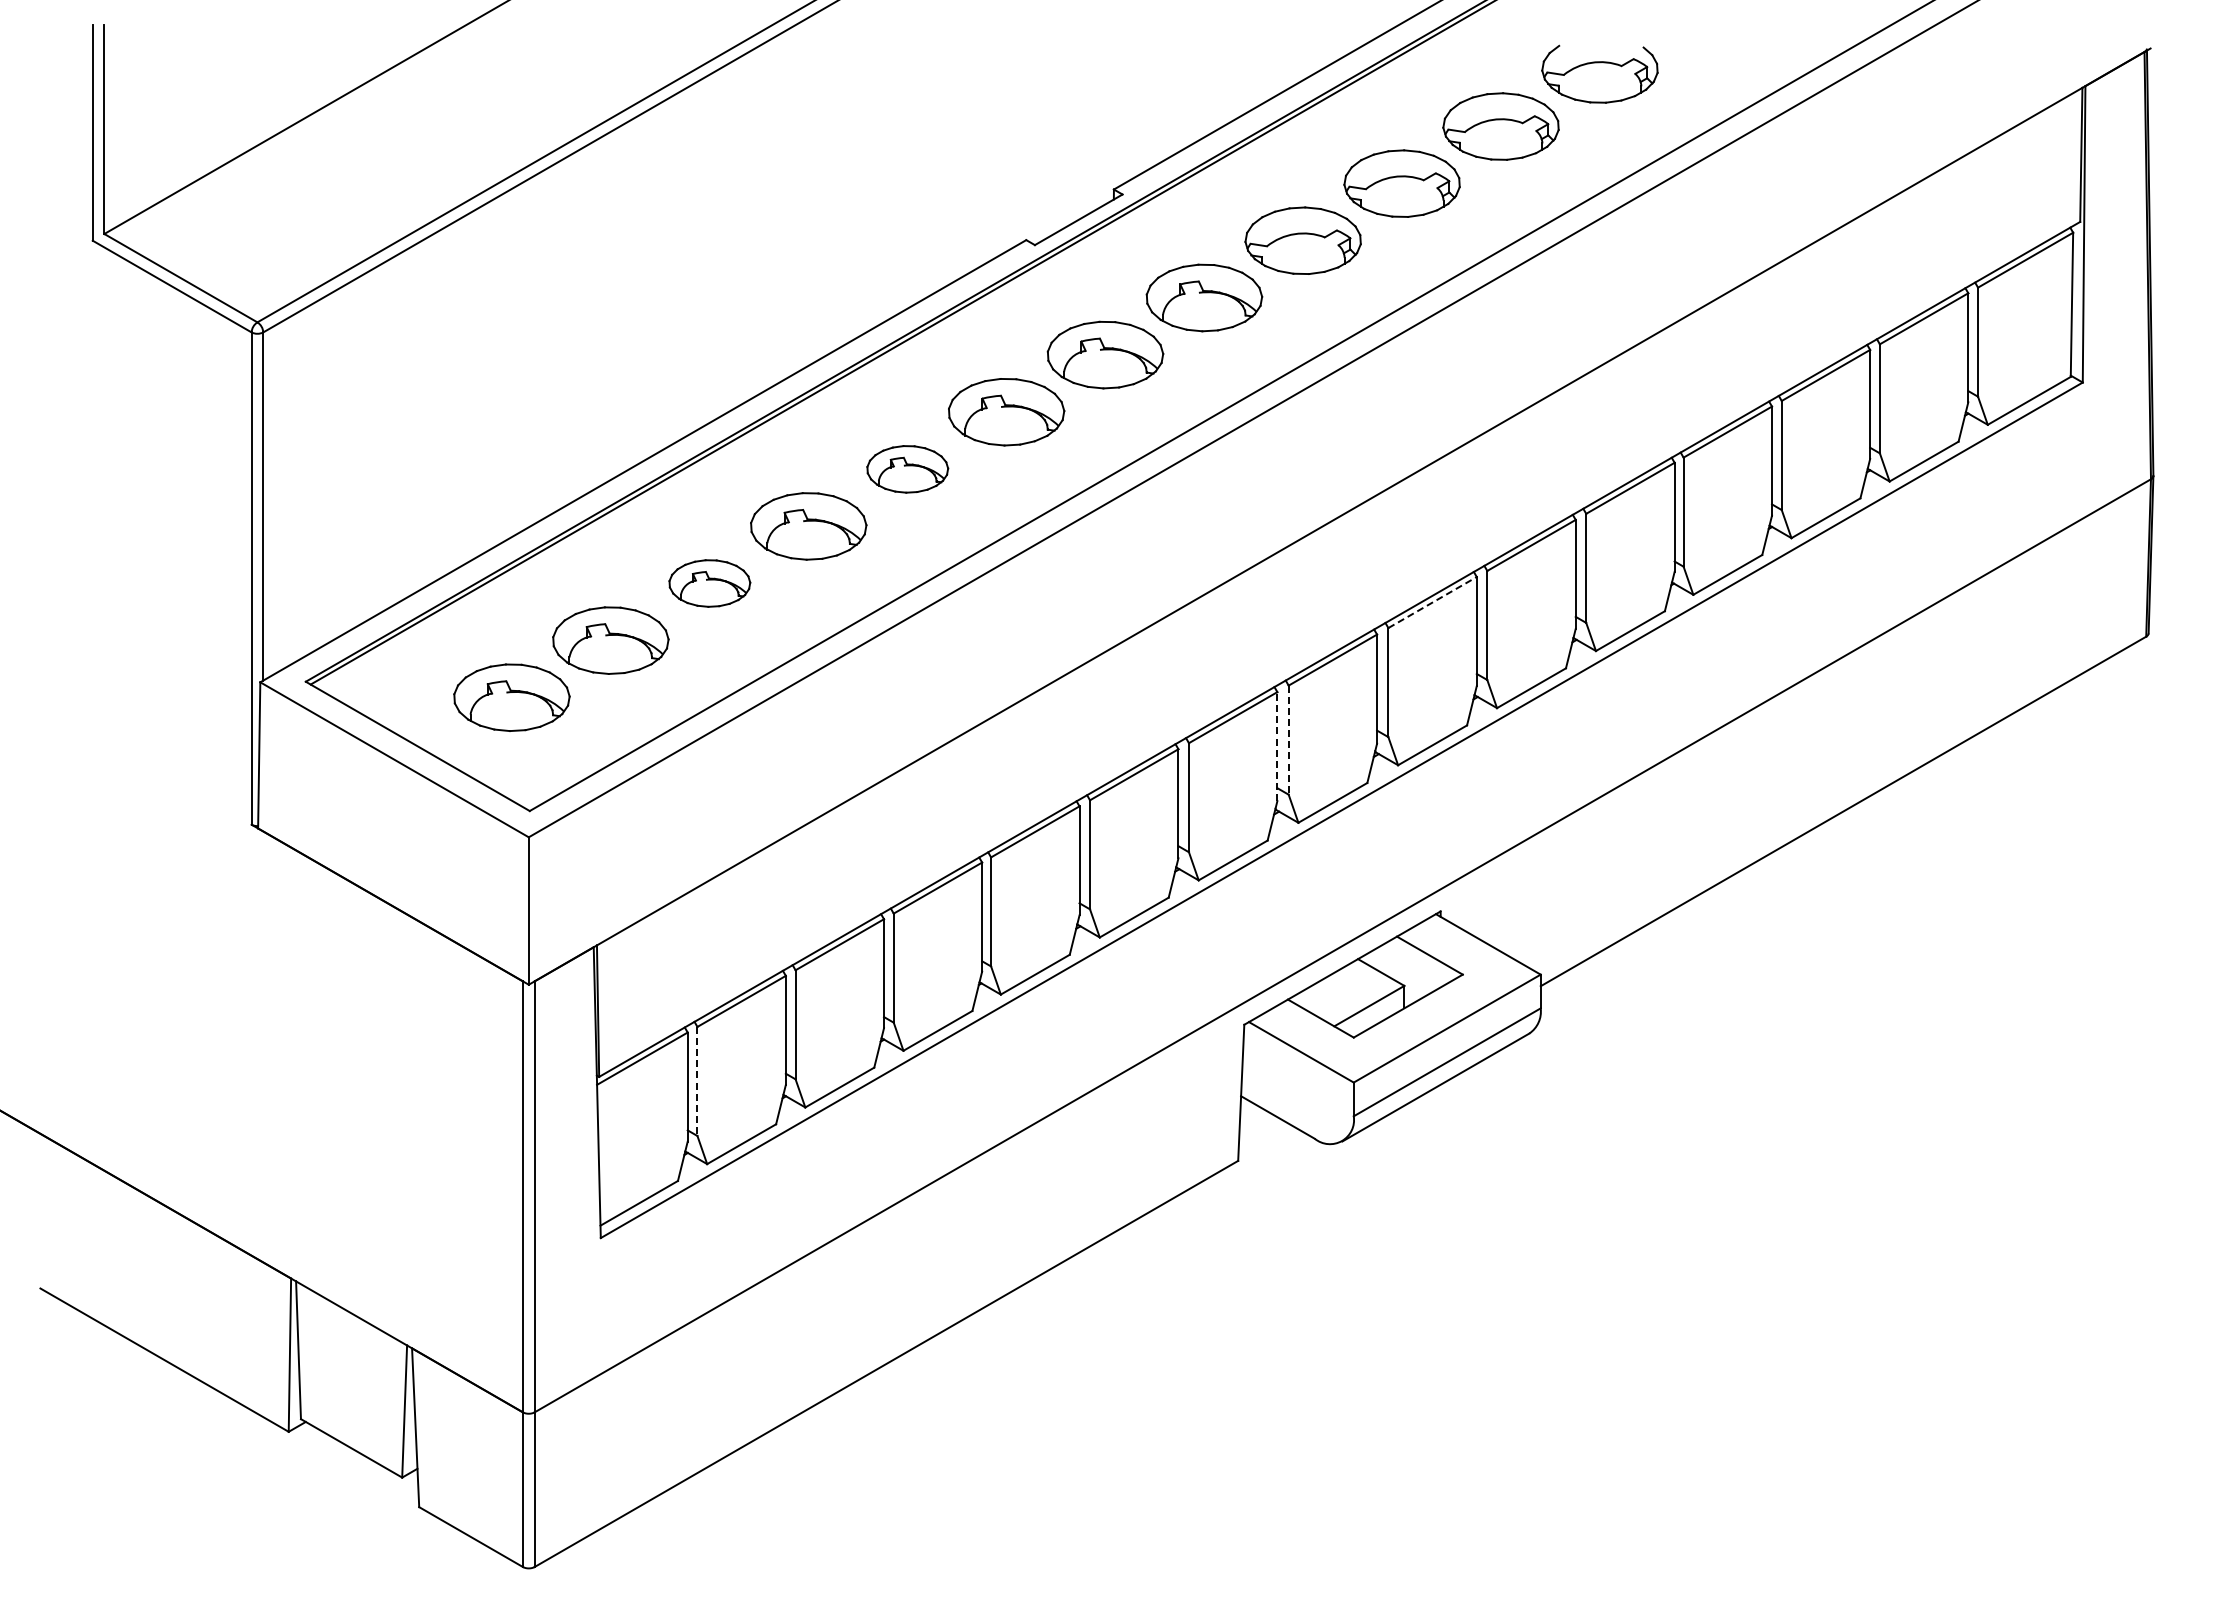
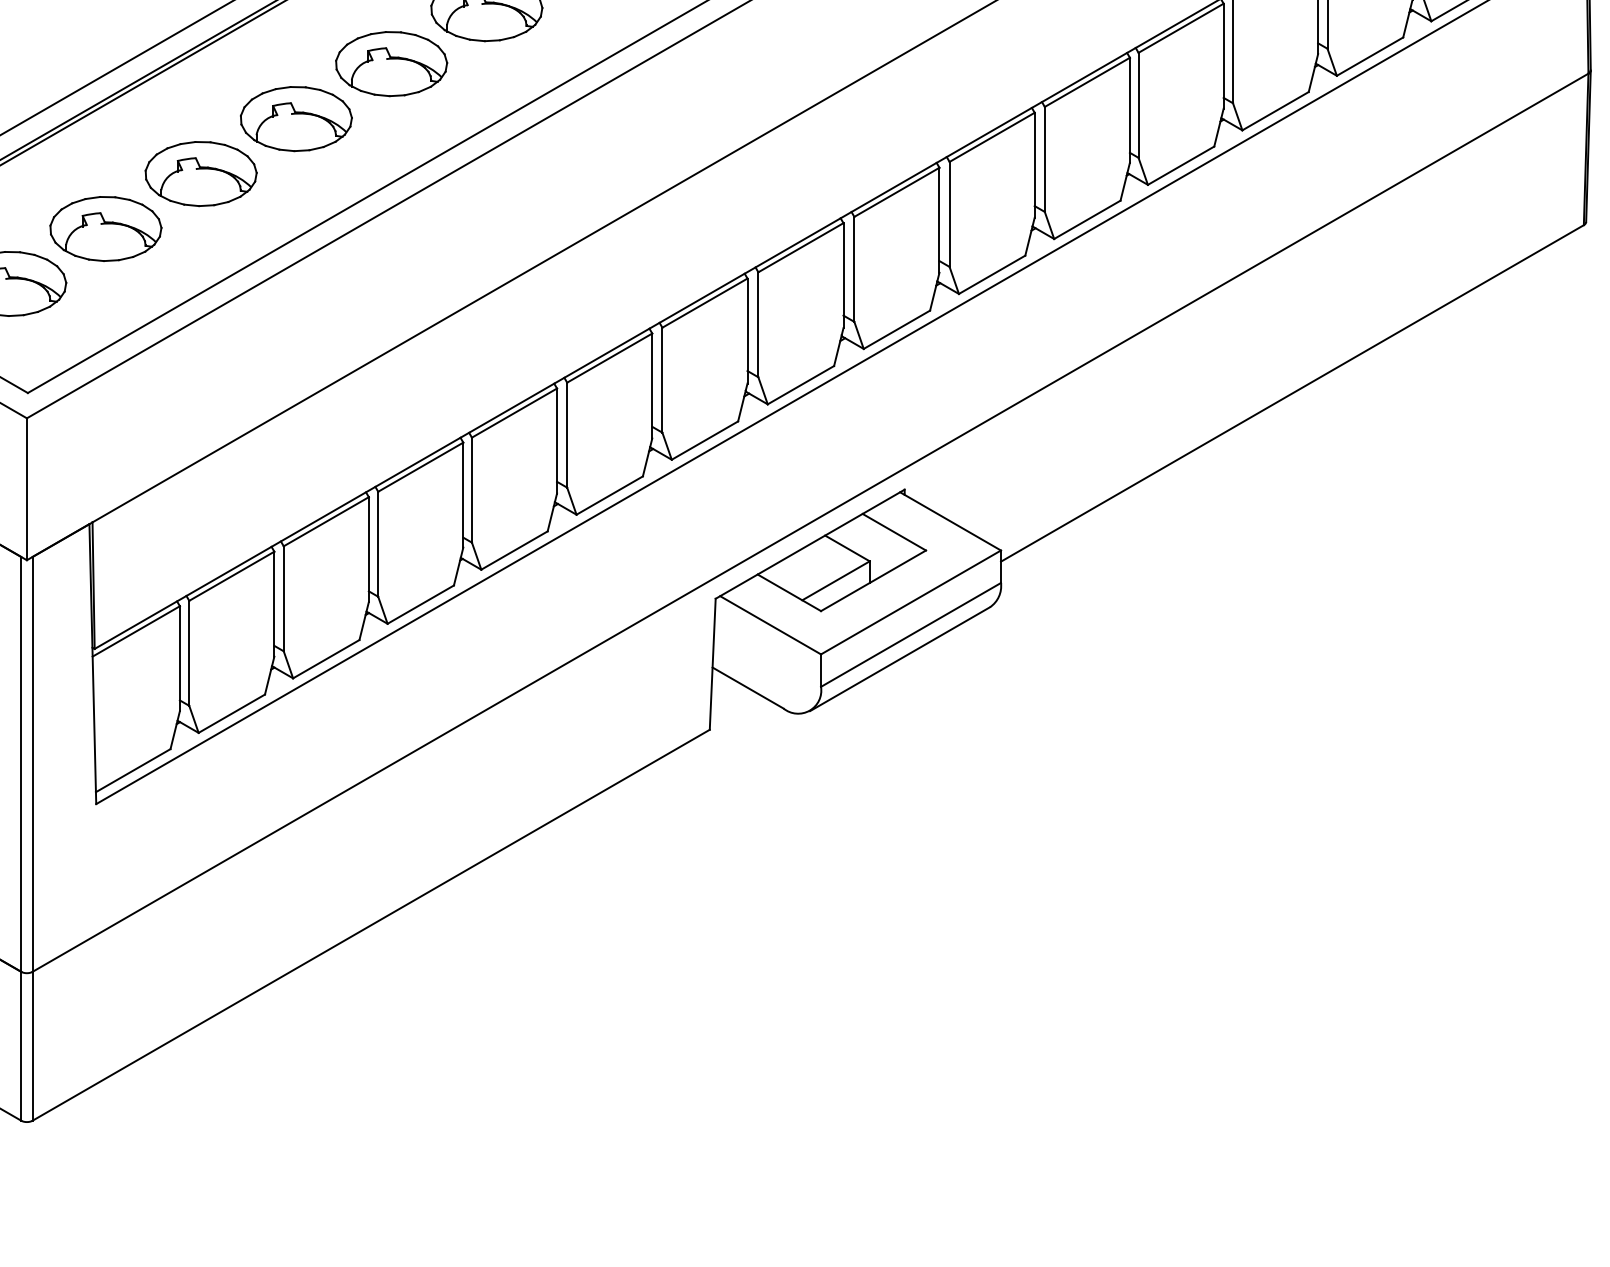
part: (907, 469) -> (391, 64), size x1.43
part: (709, 583) -> (200, 174), size x1.43
line: (1433, 602) -> (897, 192), dashed -> solid
line: (1288, 740) -> (758, 325), dashed -> solid
line: (1277, 746) -> (747, 330), dashed -> solid
line: (697, 1081) -> (189, 653), dashed -> solid

